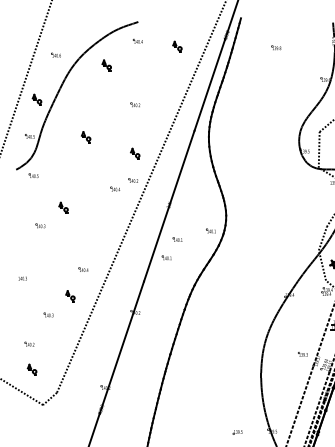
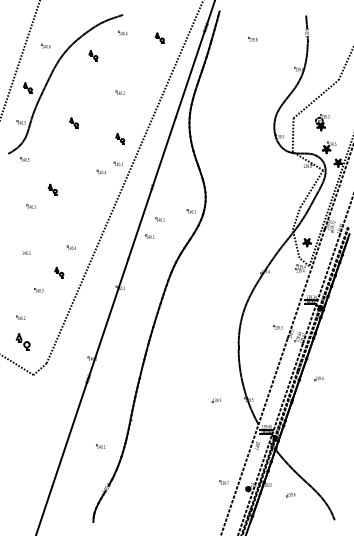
text: (22, 277) -> (26, 252), moved
part: (32, 369) -> (23, 341), size x1.6

